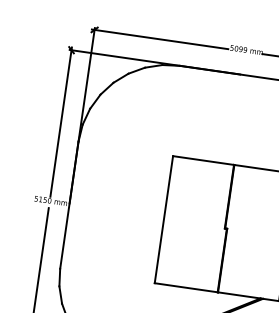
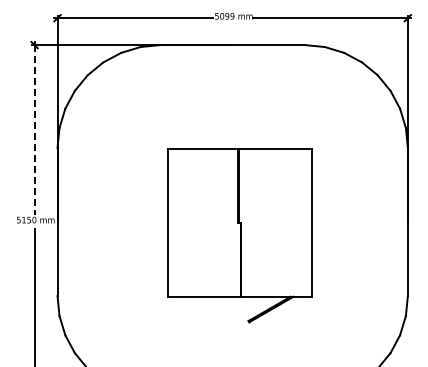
line: (60, 123) -> (34, 130), solid -> dashed

